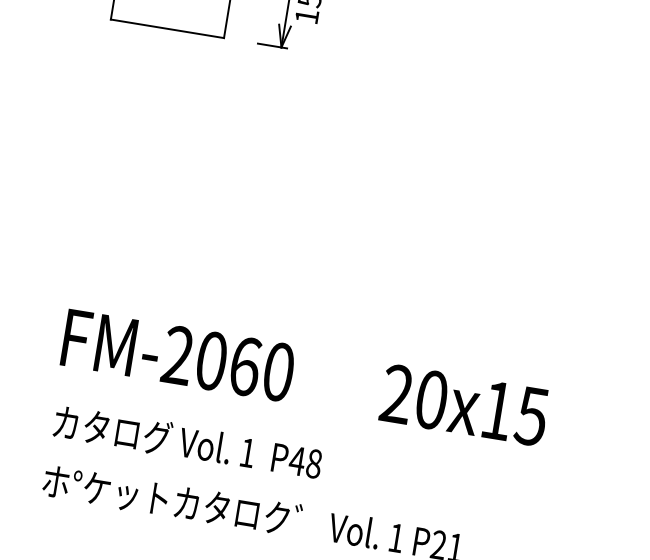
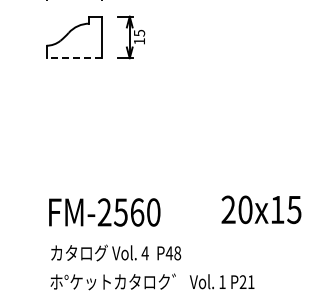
line: (167, 29) -> (74, 58), solid -> dashed
text: (210, 360) -> (120, 212), FM-2060 -> FM-2560
text: (464, 404) -> (261, 209), moved
text: (246, 453) -> (144, 253), 1 -> 4

